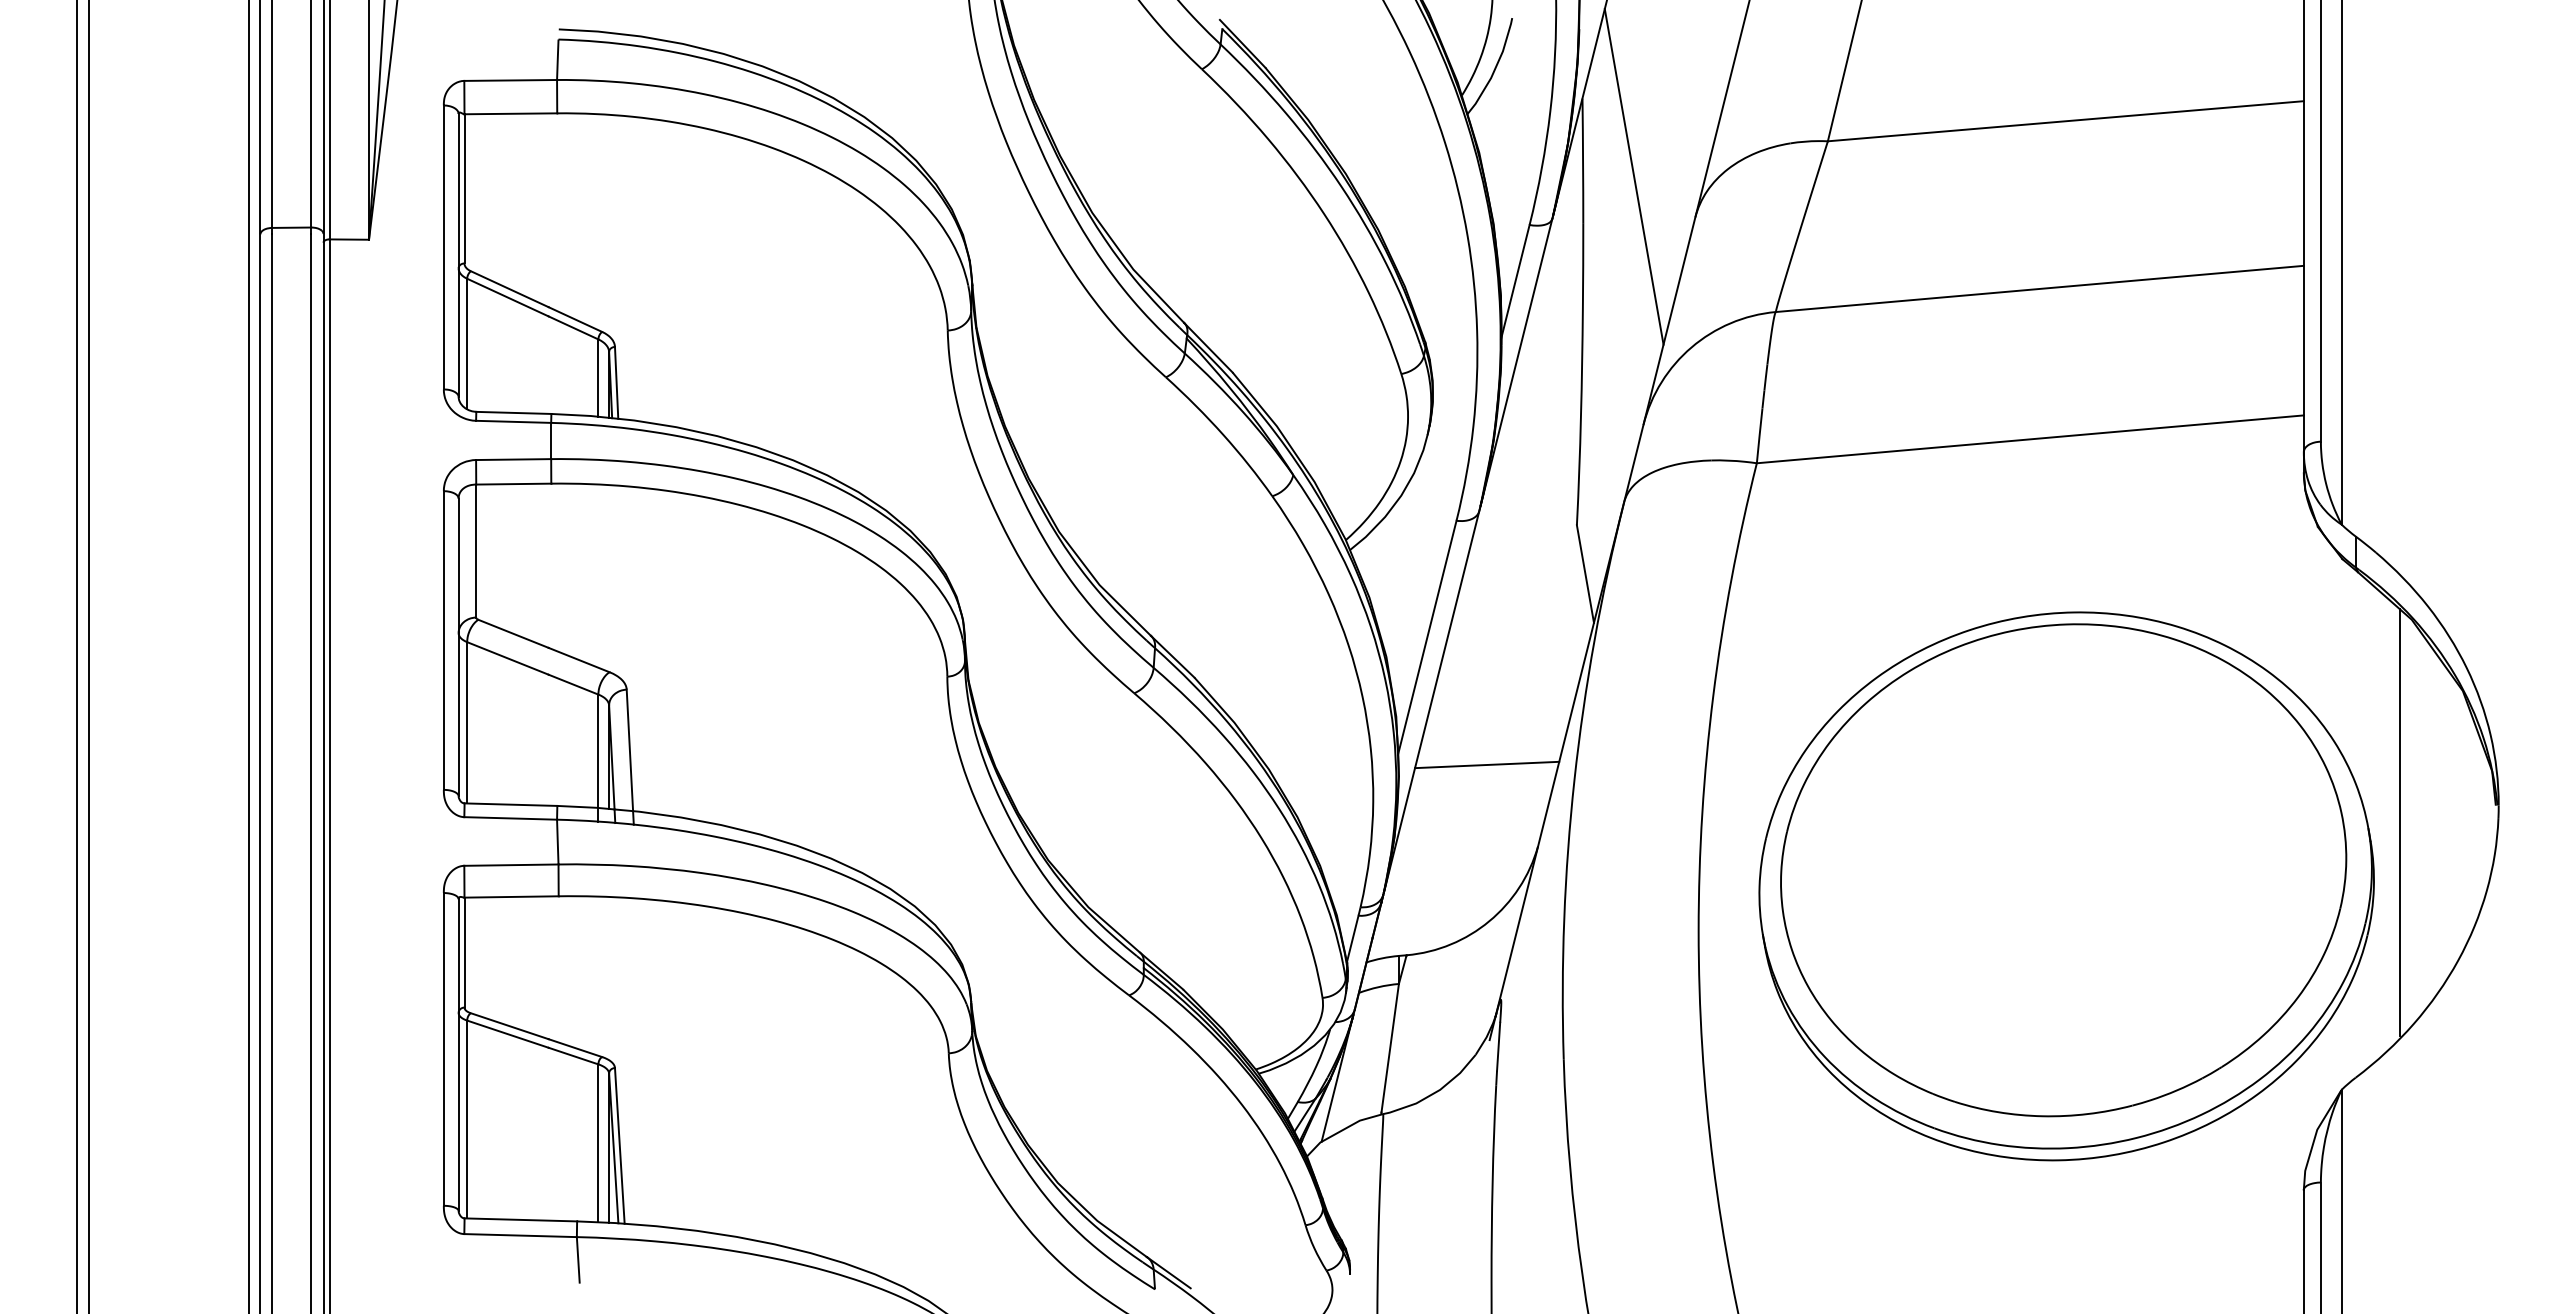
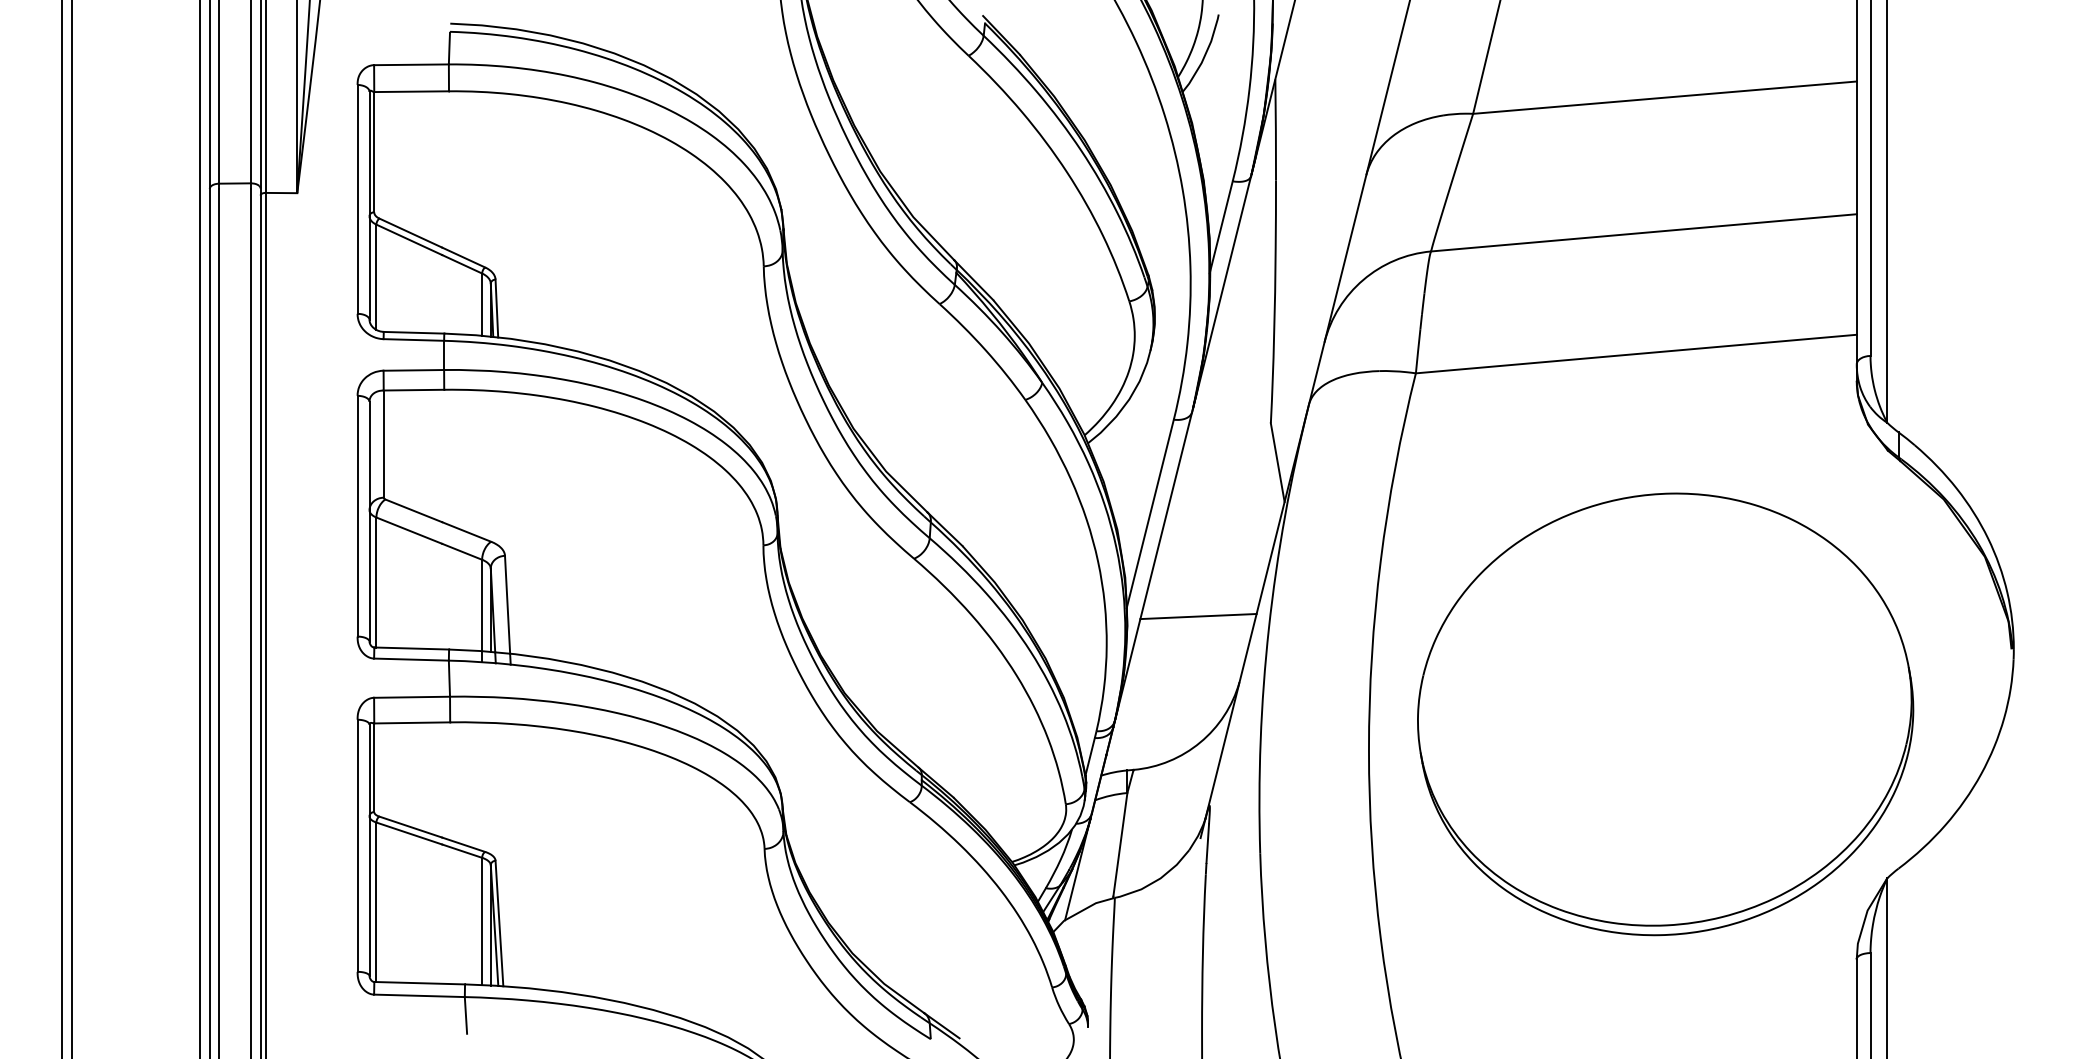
line: (1633, 176) -> (1316, 142), removed
line: (2399, 822) -> (1933, 662), removed
part: (2063, 870) -> (1663, 701), removed

